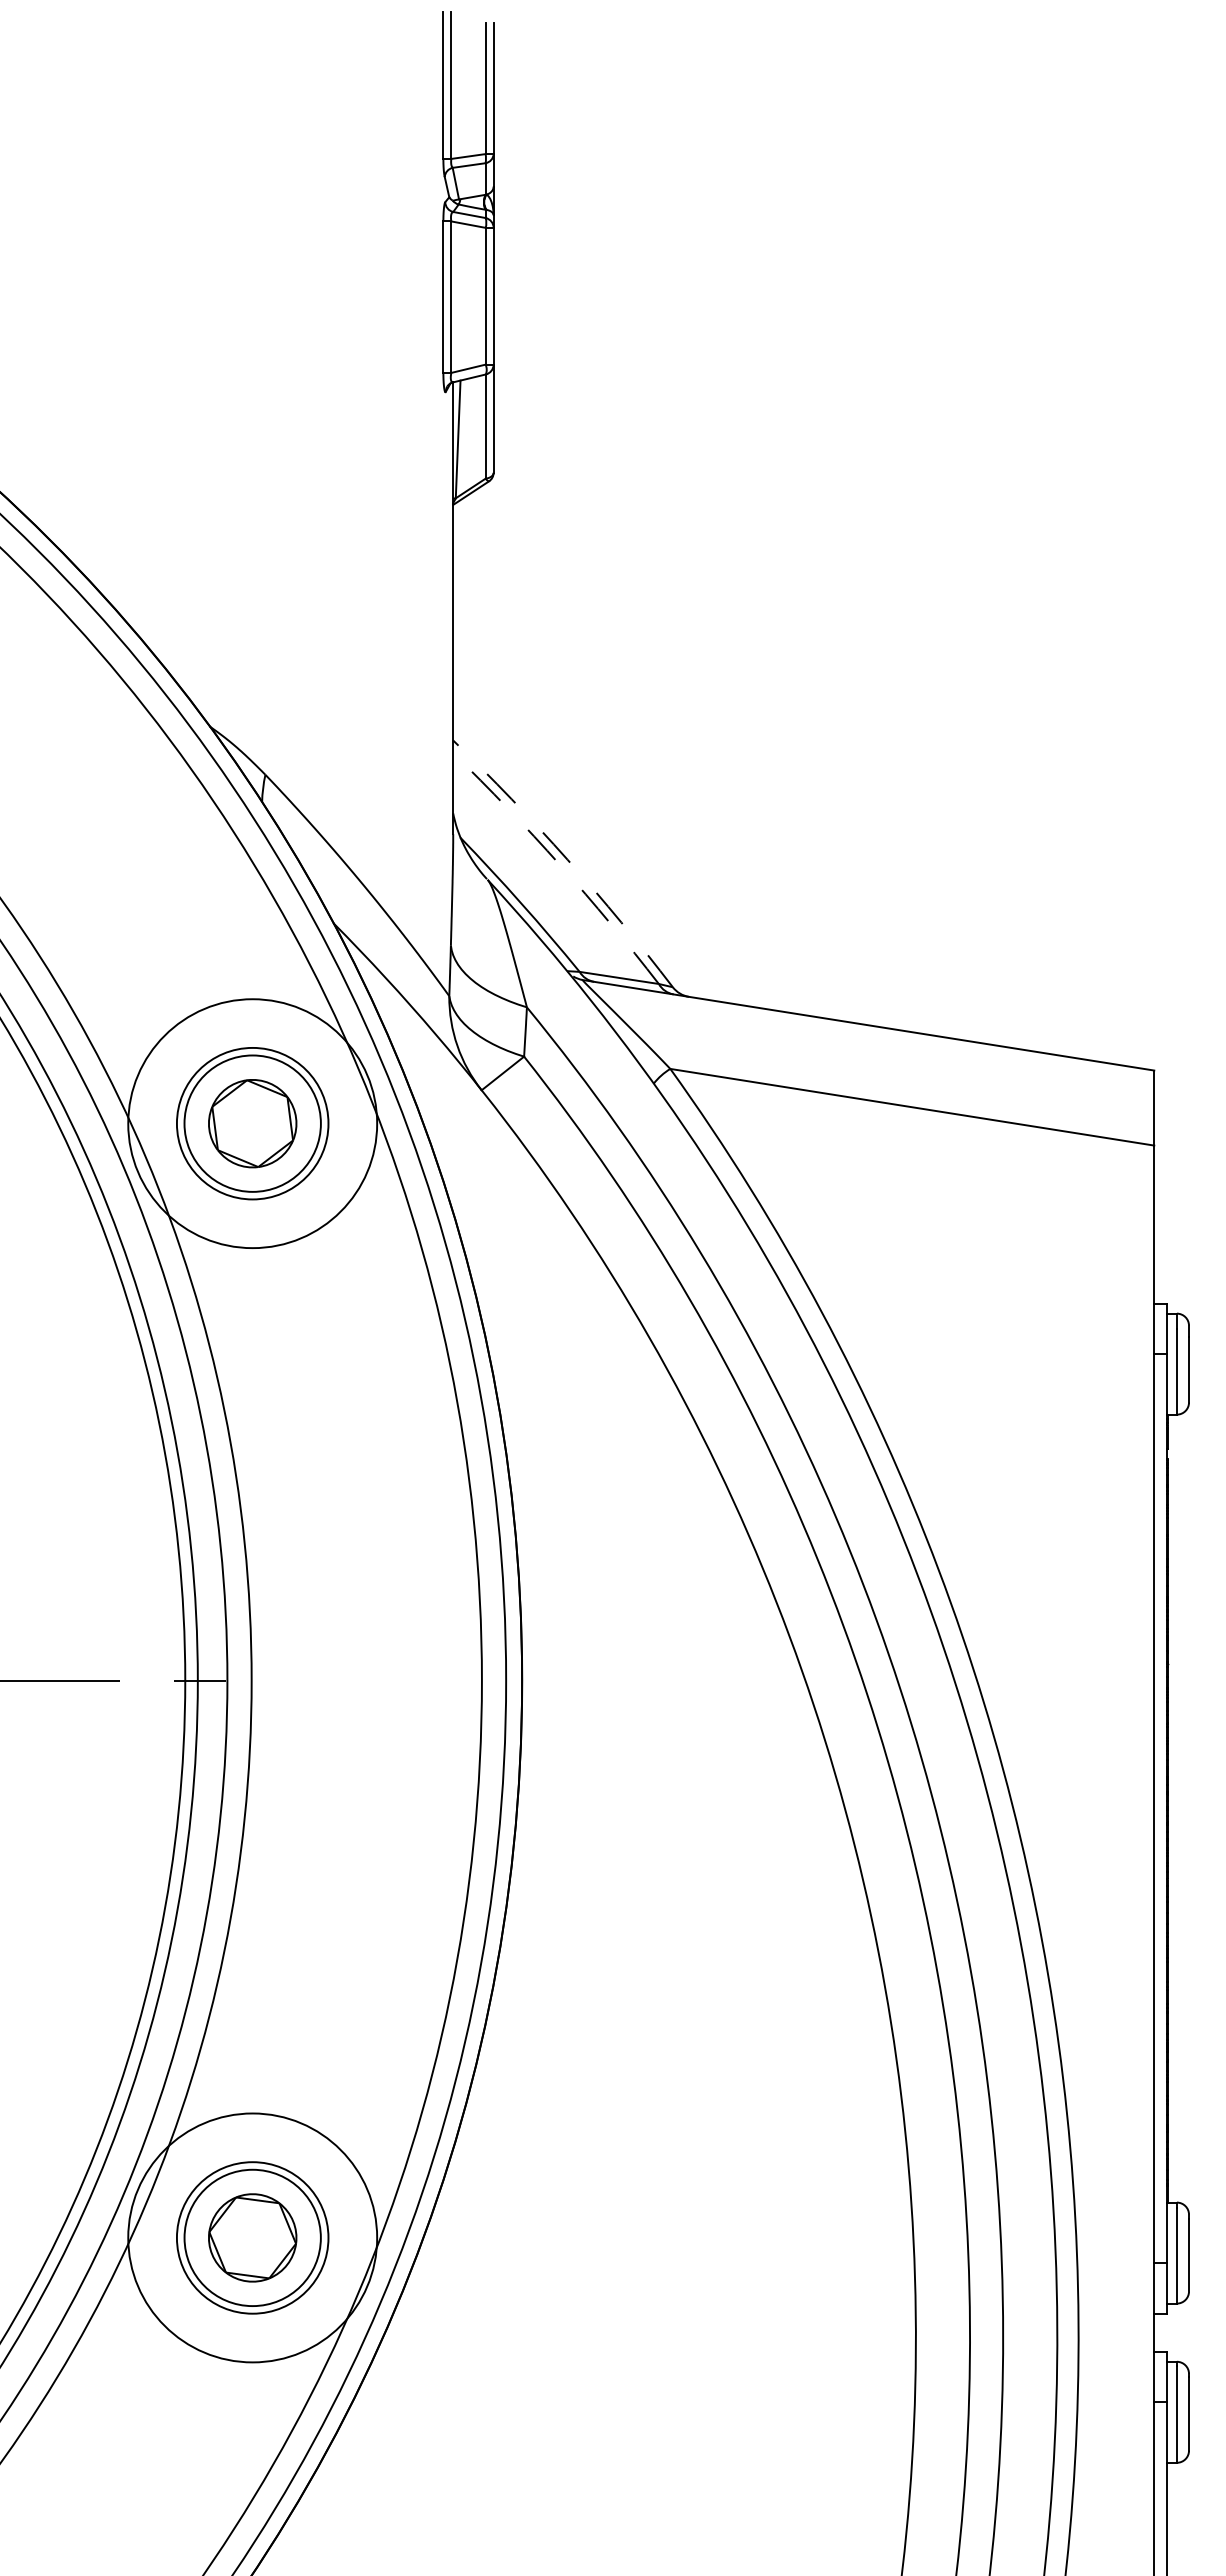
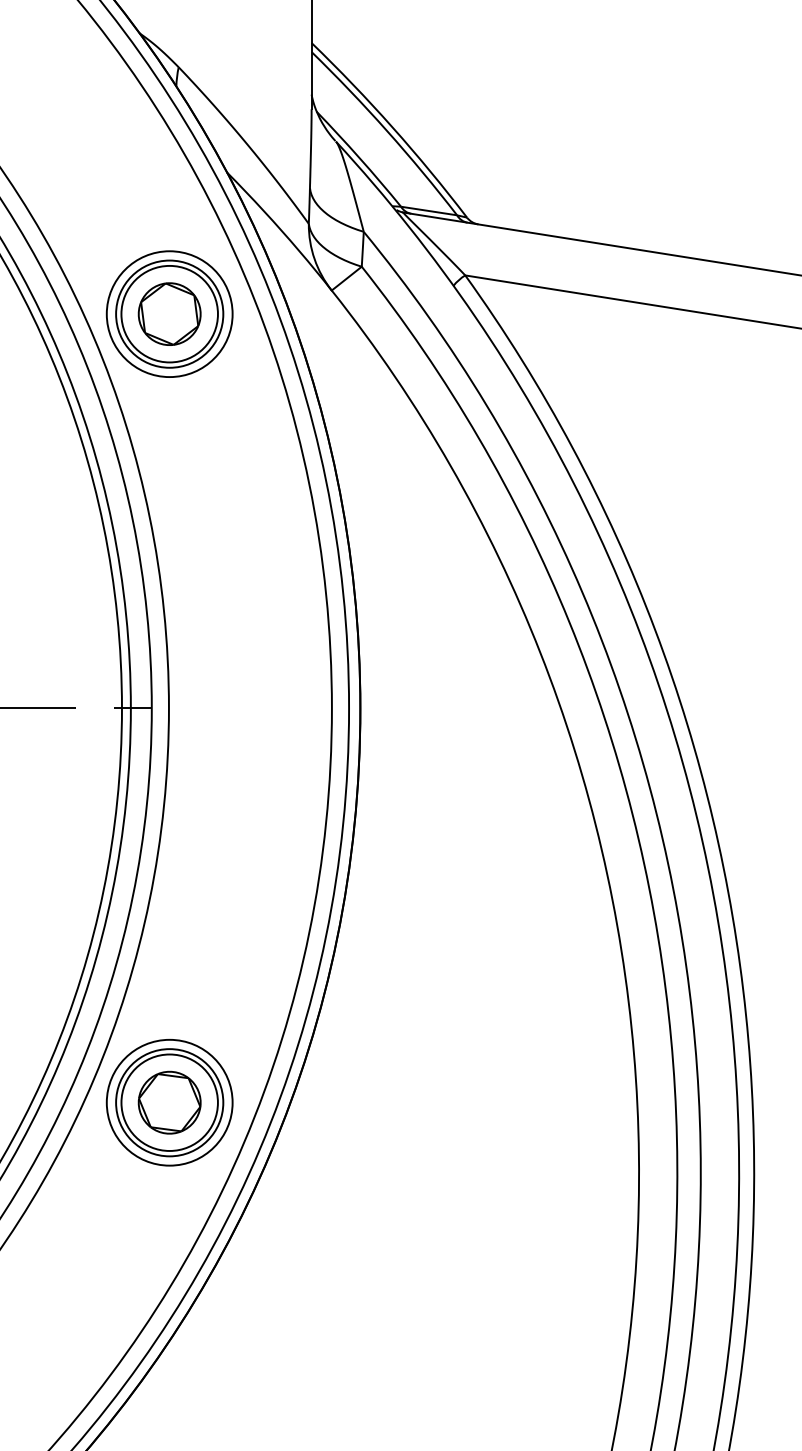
arc: (567, 859) -> (392, 127), dashed -> solid
arc: (560, 865) -> (387, 131), dashed -> solid
circle: (252, 1123) -> (169, 314), size x0.71
circle: (252, 2237) -> (169, 1102), size x0.71

